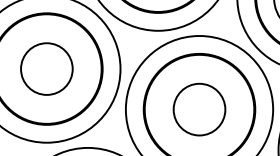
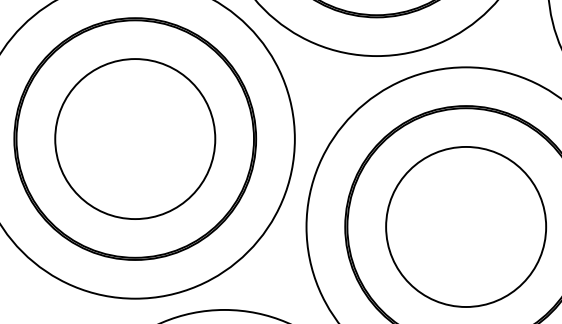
circle: (46, 69) -> (134, 139), size x1.43
circle: (199, 109) -> (466, 226), size x1.43

